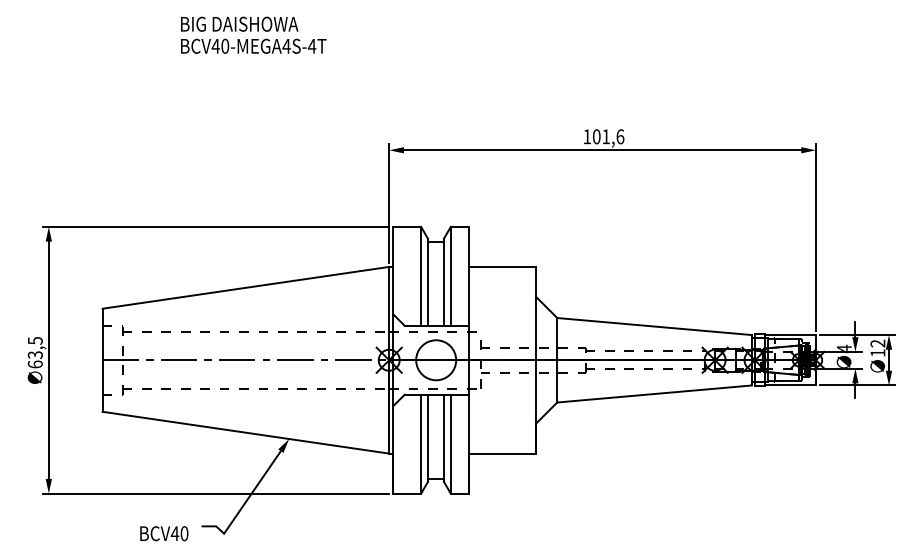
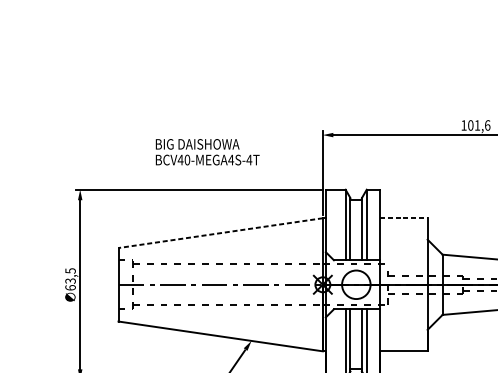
text: (253, 34) -> (207, 151), moved
line: (503, 266) -> (404, 217), solid -> dashed
line: (245, 287) -> (220, 232), solid -> dashed

